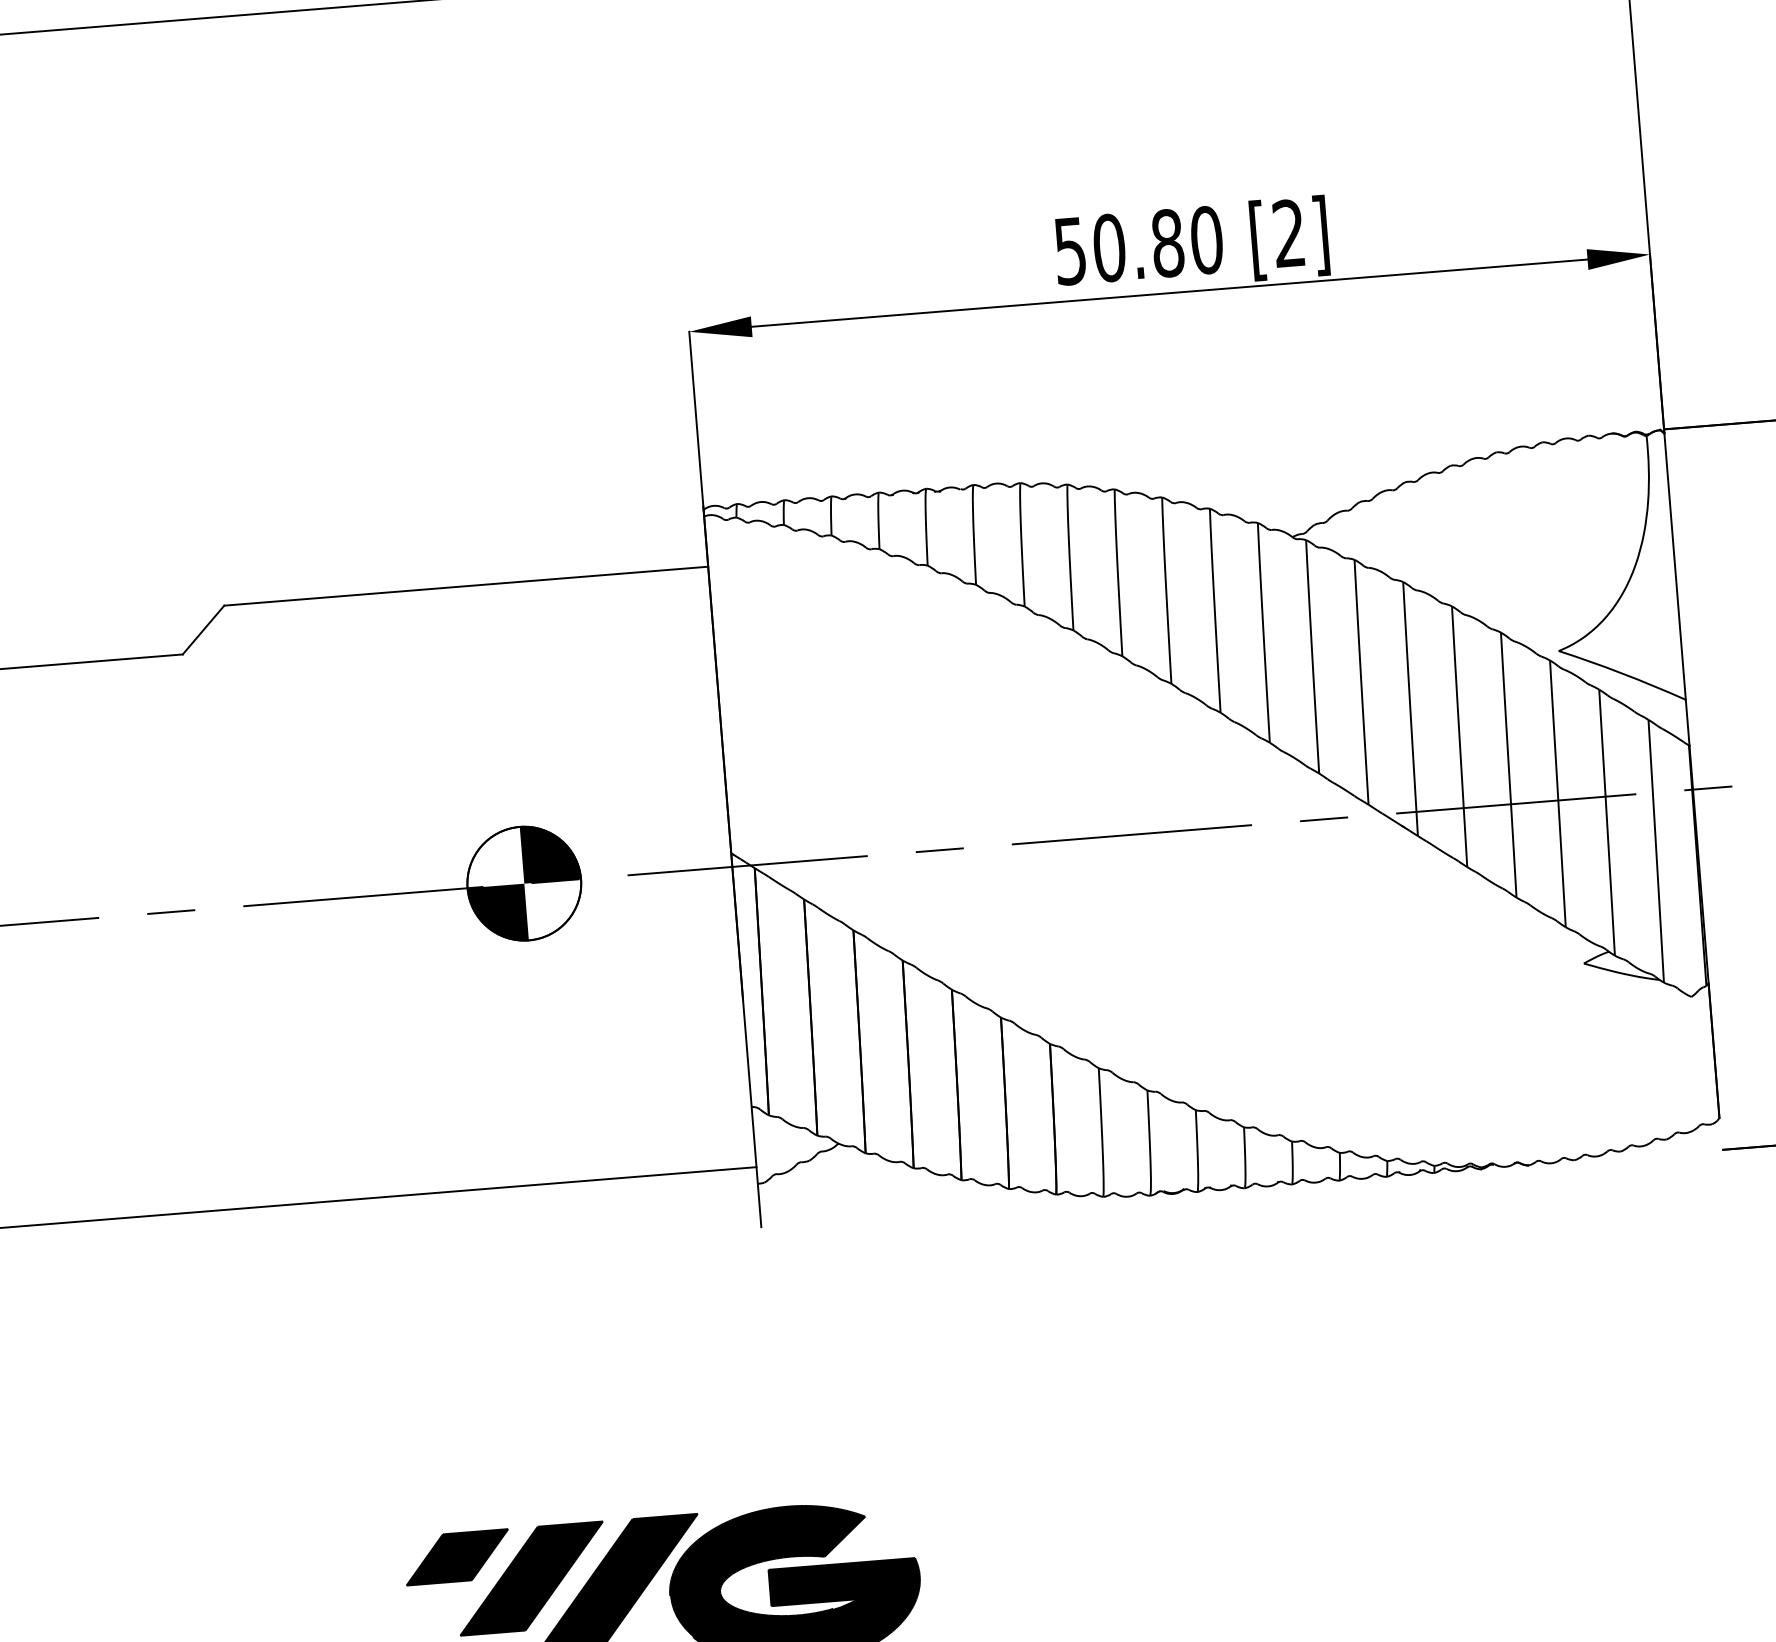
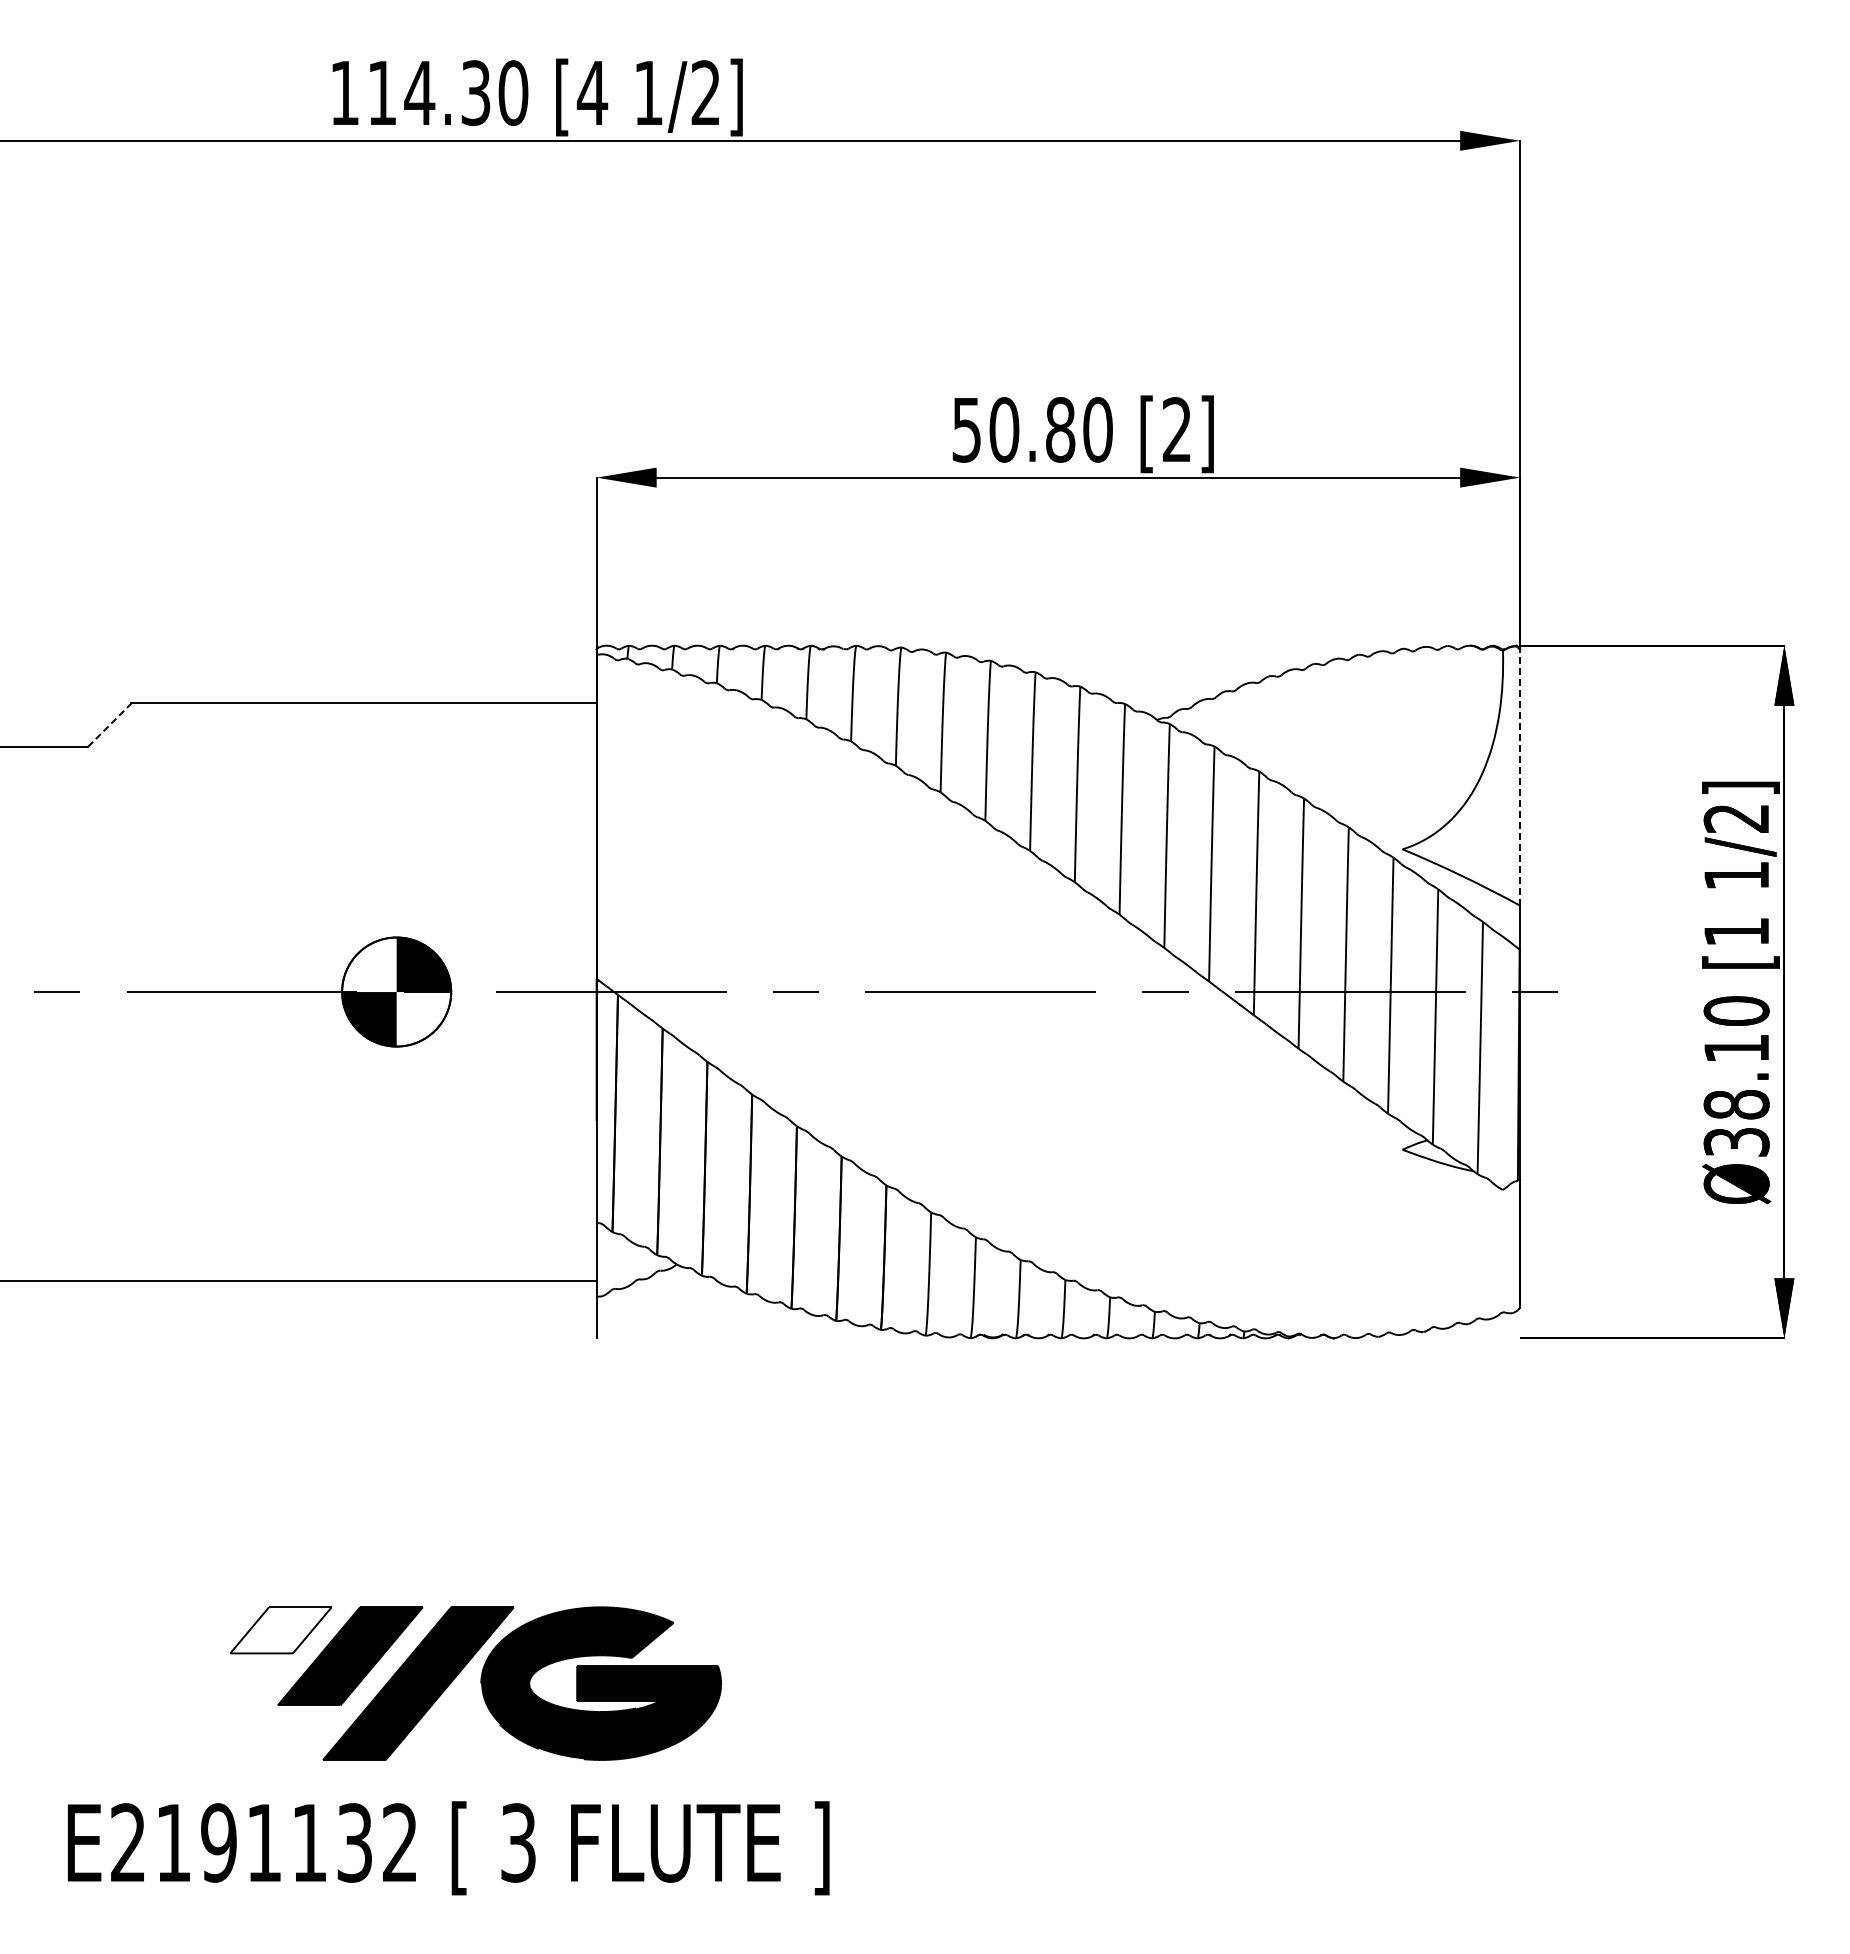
line: (1675, 566) -> (1520, 777), solid -> dashed
line: (203, 630) -> (109, 725), solid -> dashed
fill: (456, 1557) -> (280, 1630), removed

